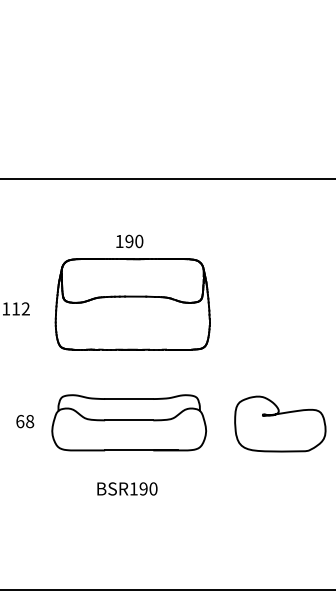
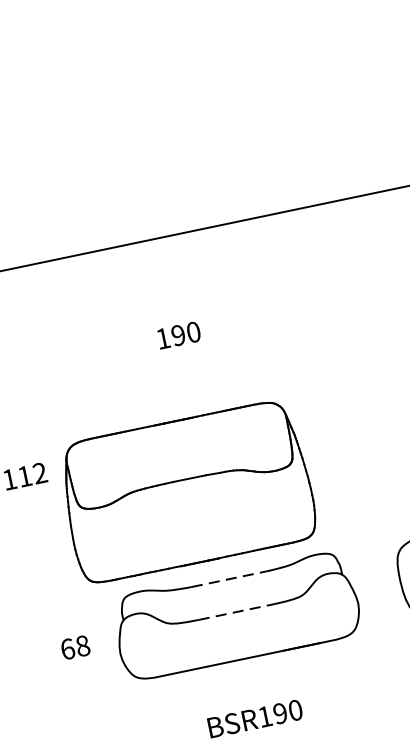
part: (132, 304) -> (187, 491), moved
line: (129, 399) -> (229, 579), solid -> dashed
line: (129, 420) -> (236, 612), solid -> dashed

